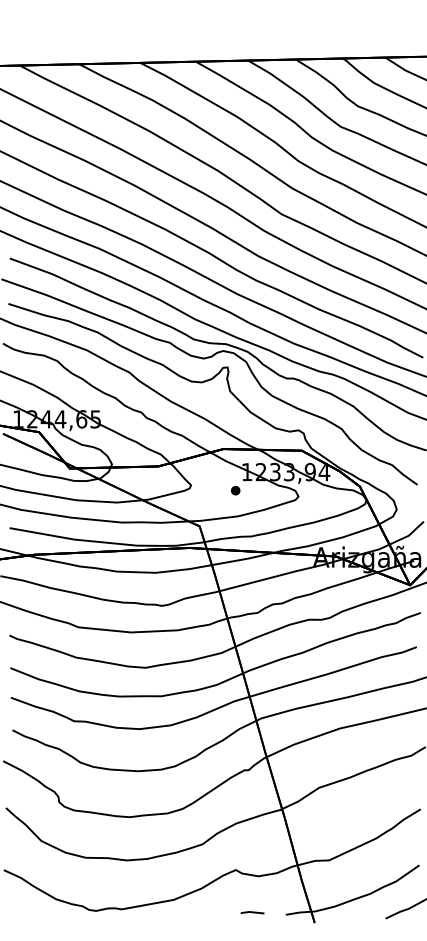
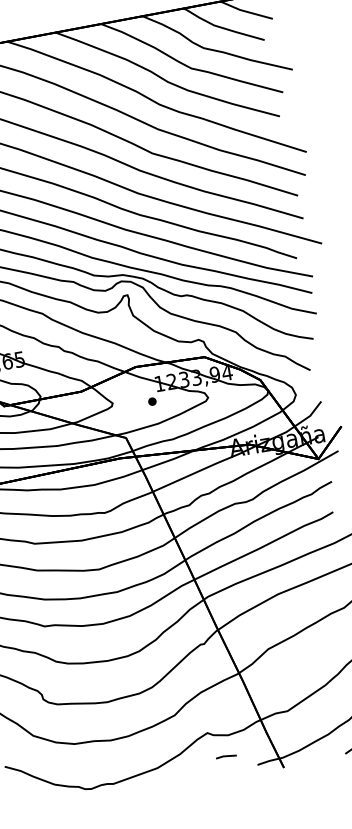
line: (252, 912) -> (226, 756), moved

